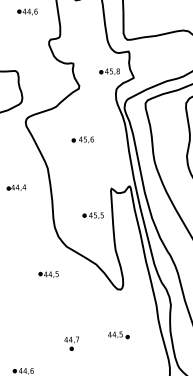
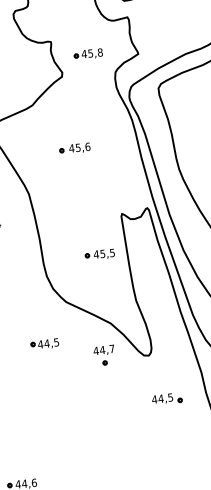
part: (109, 71) -> (87, 53), moved
part: (118, 335) -> (166, 399), moved
part: (71, 343) -> (104, 355), moved

